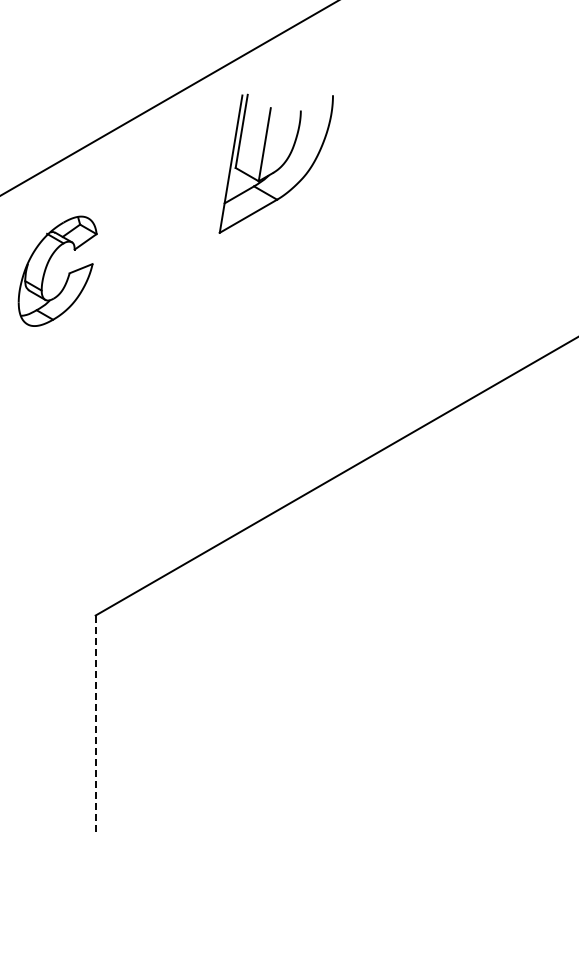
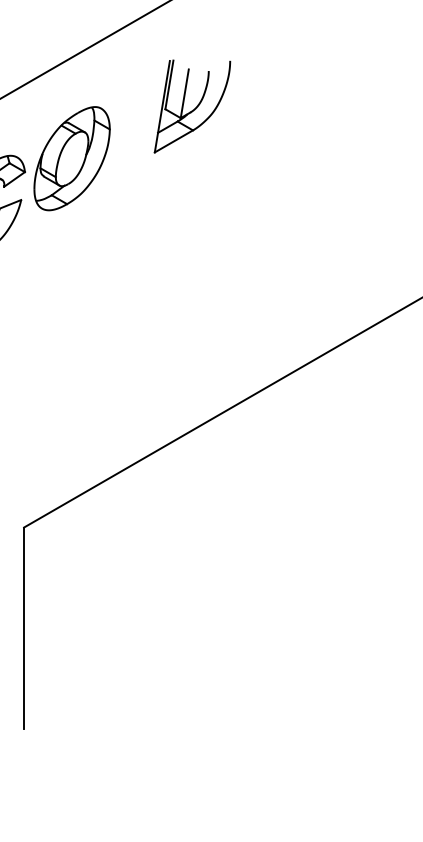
part: (276, 163) -> (192, 106), size x0.71
part: (146, 219) -> (71, 158), added
line: (95, 723) -> (23, 628), dashed -> solid

